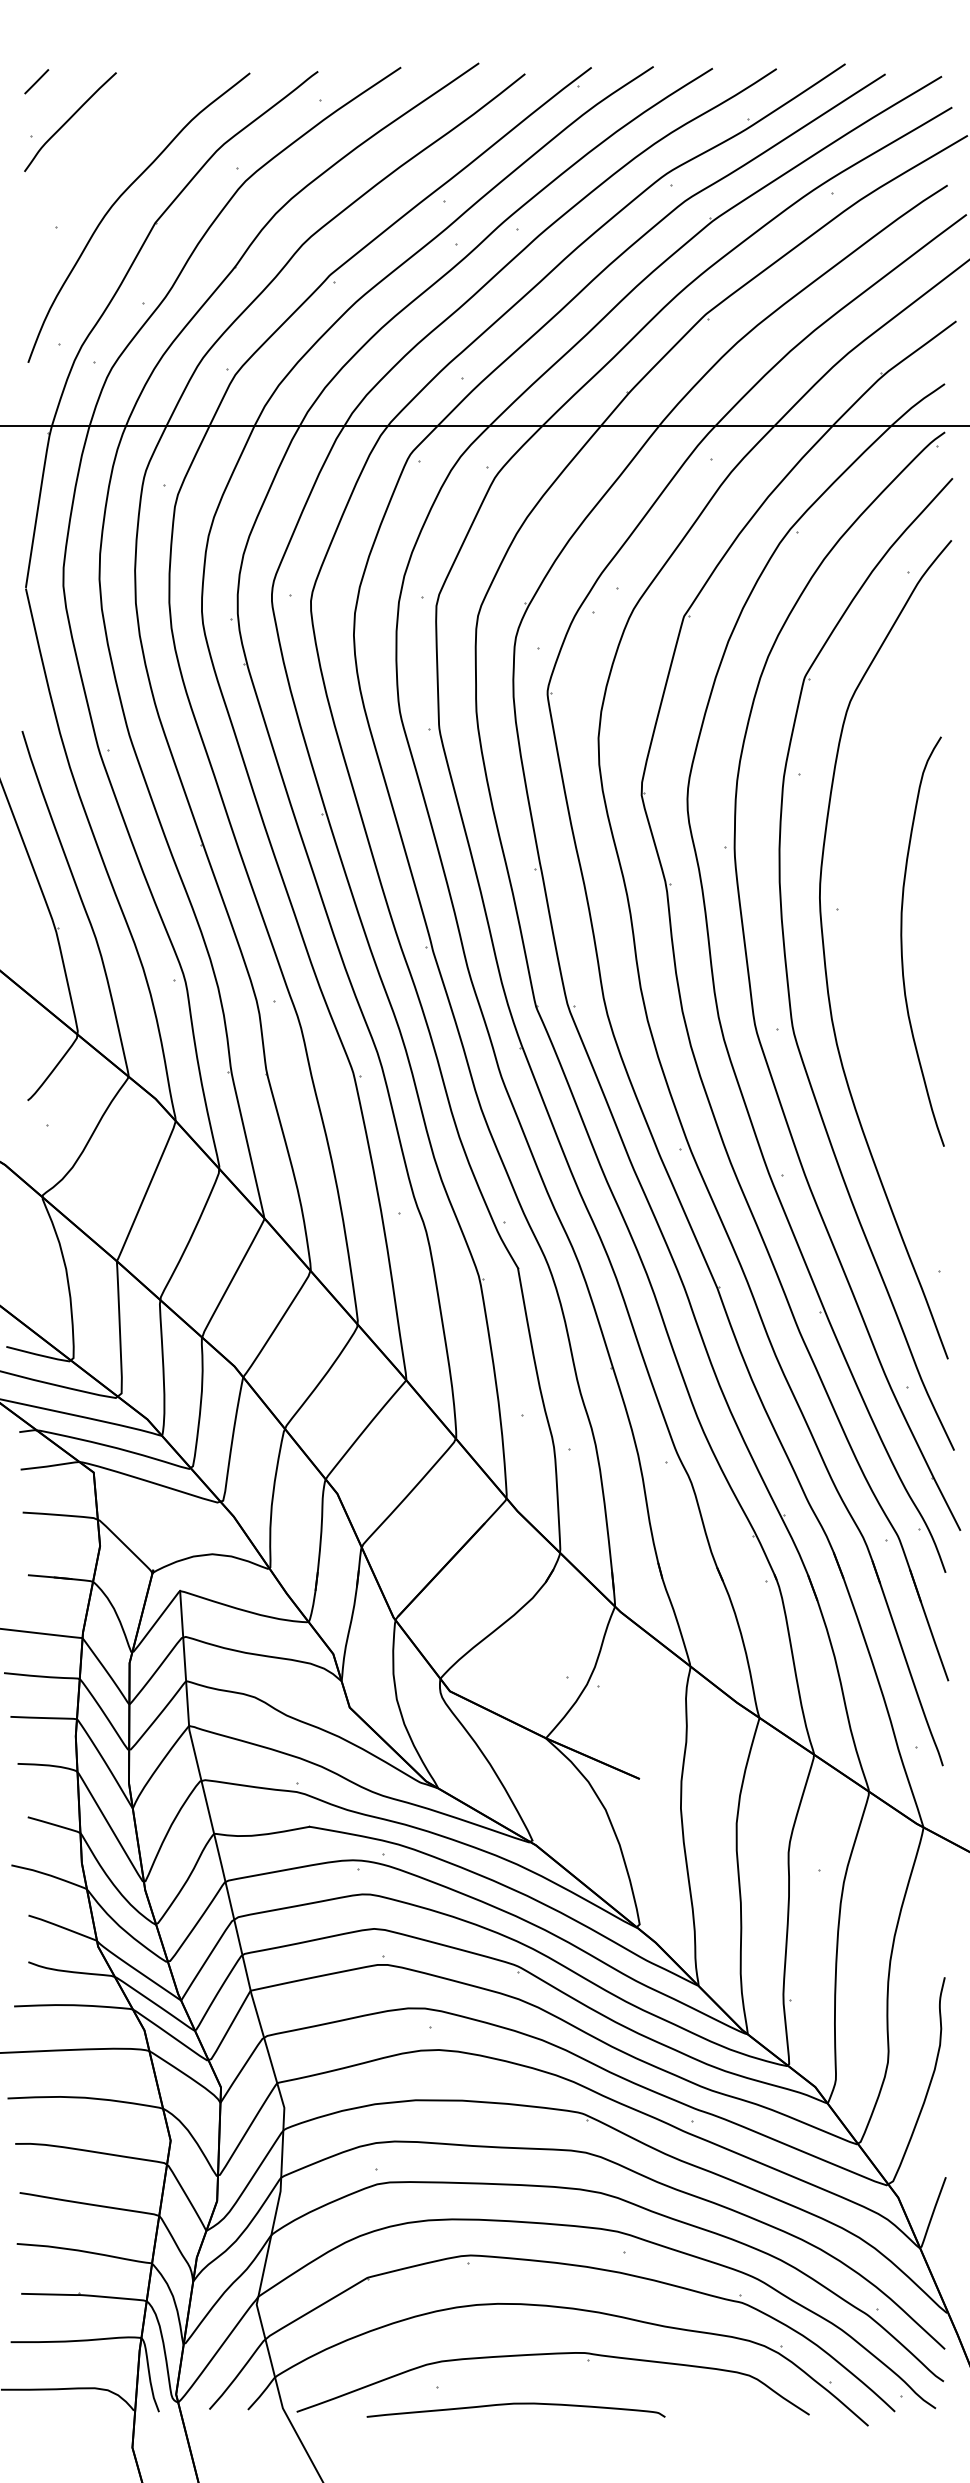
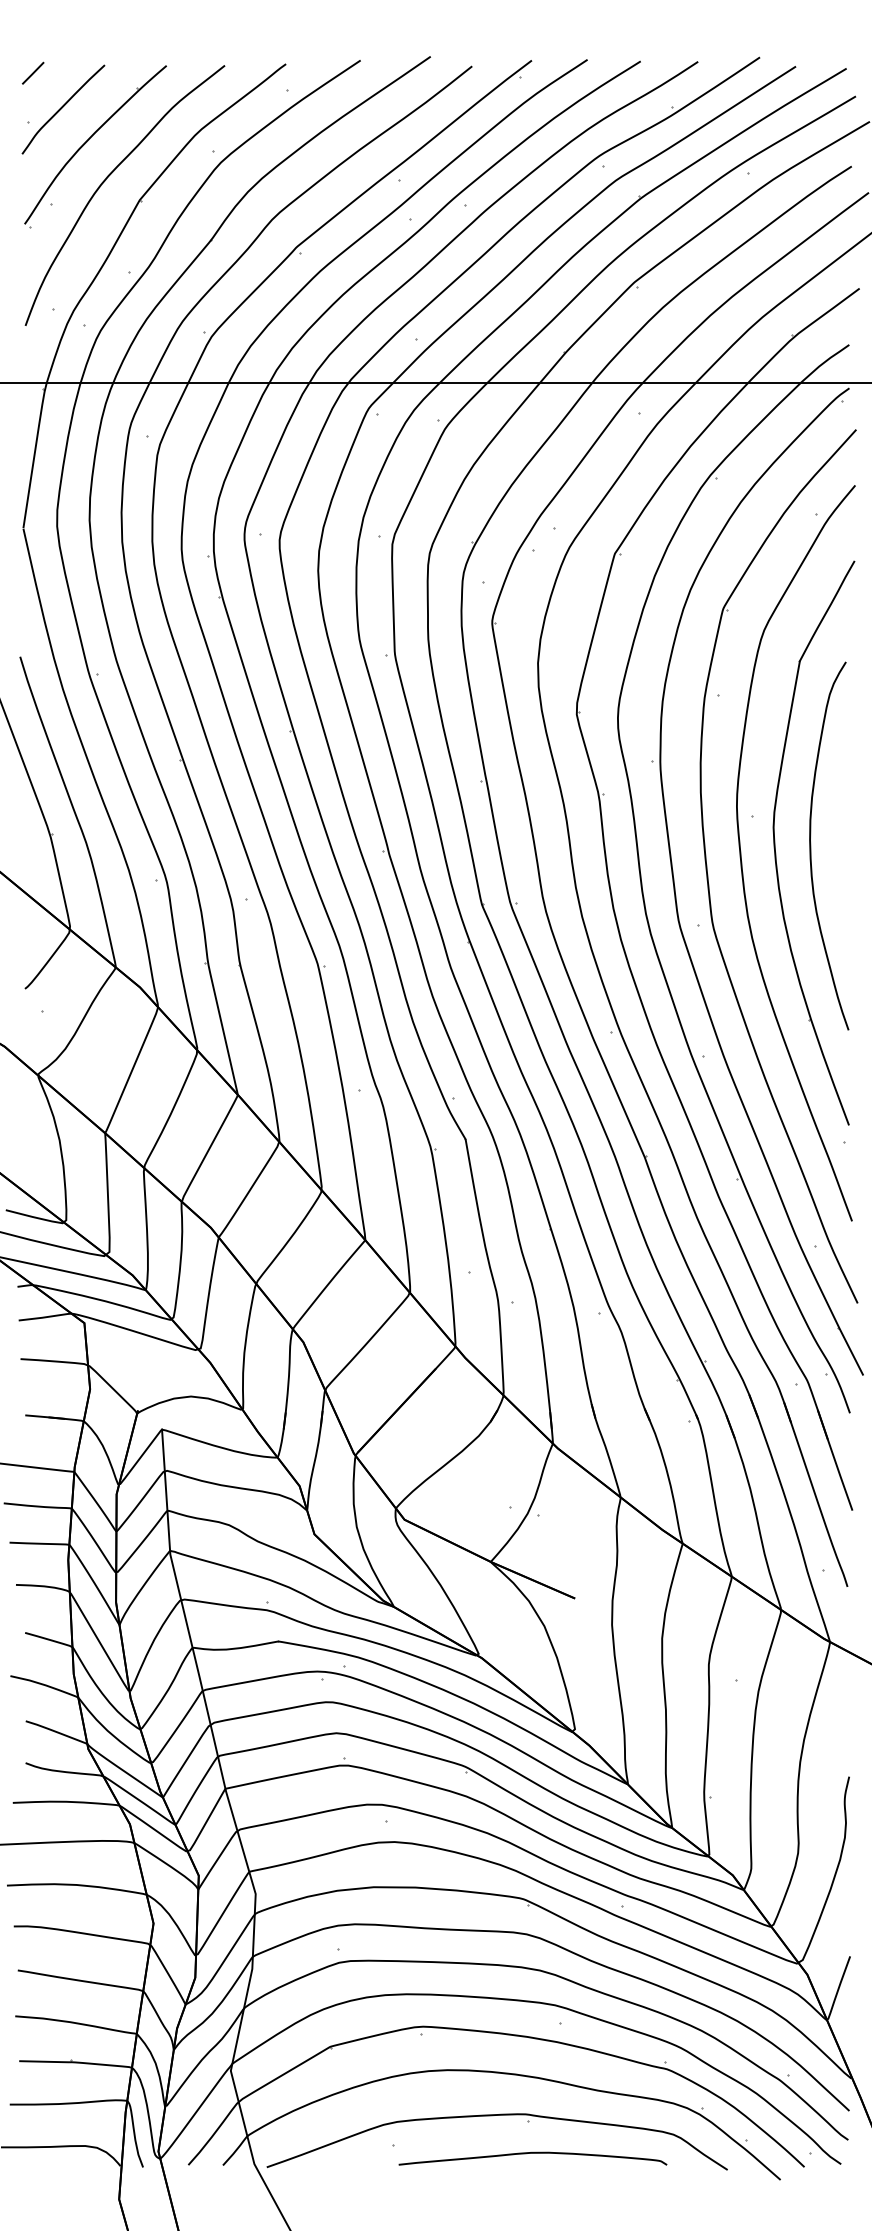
part: (97, 158) -> (87, 142), added
part: (862, 937) -> (775, 842), added
curve: (515, 2404) -> (532, 2153), moved

